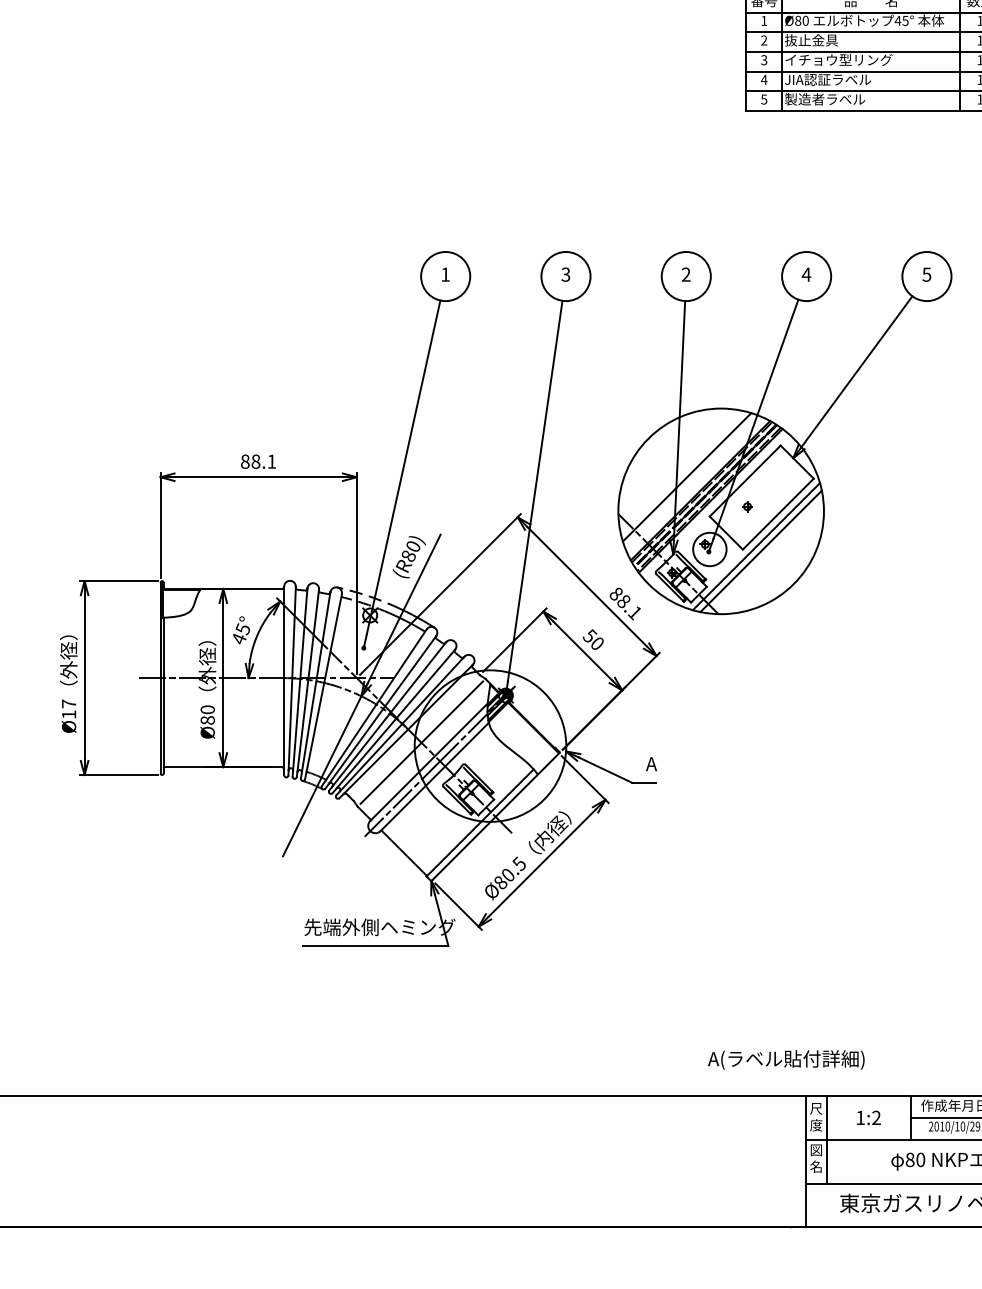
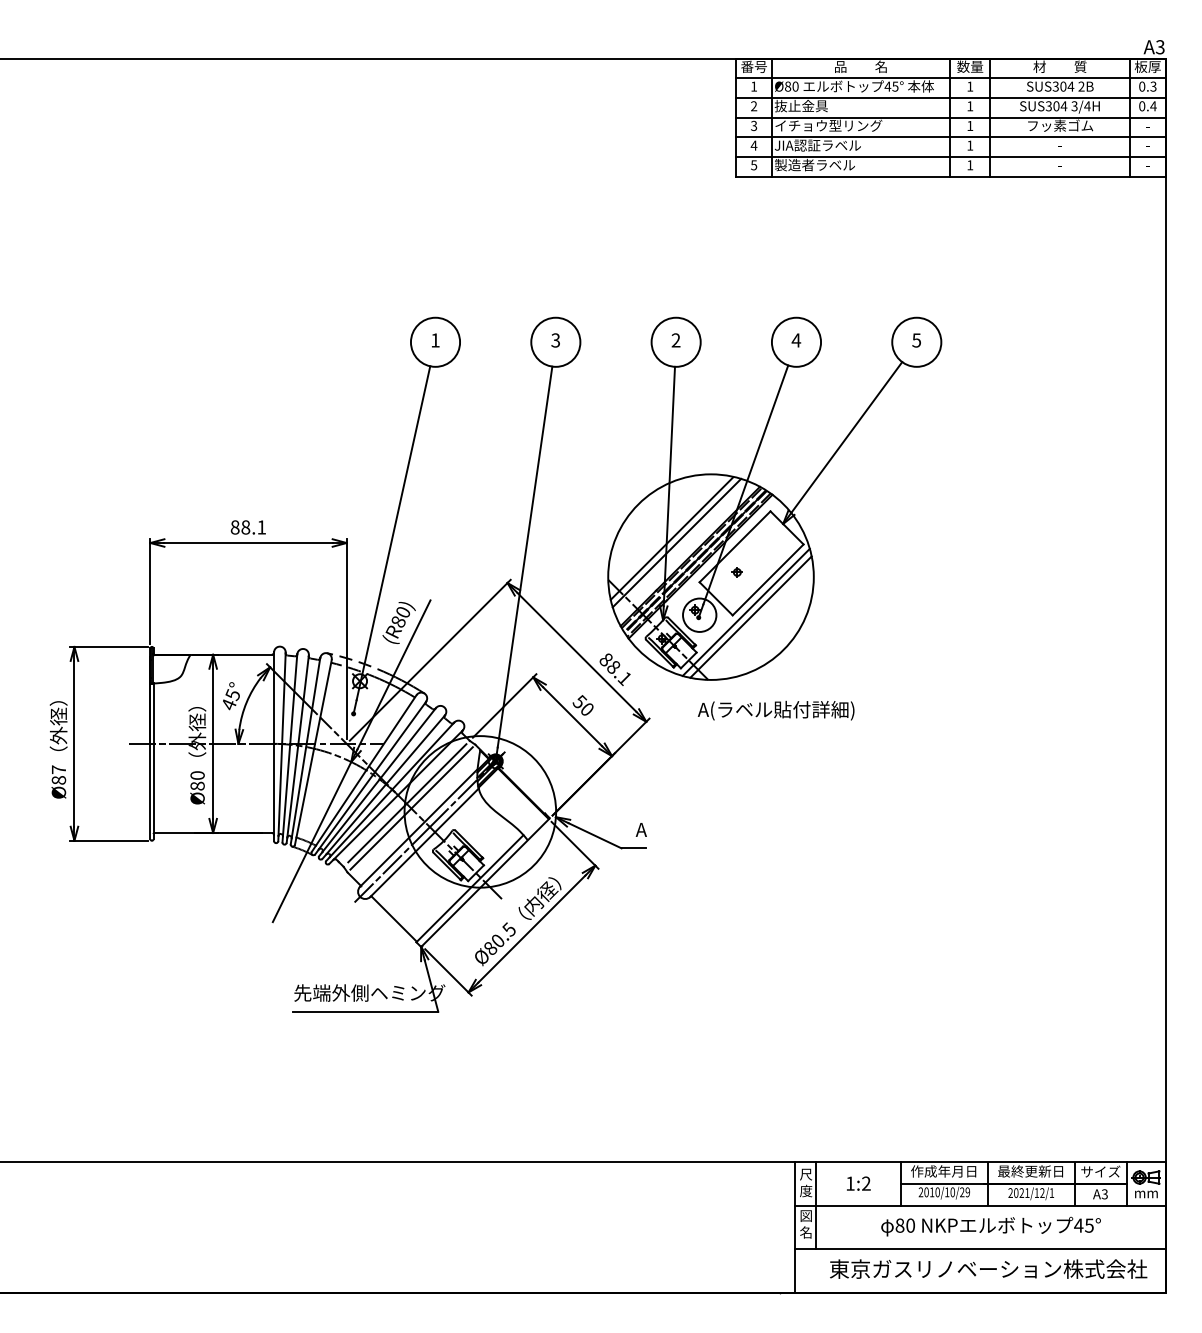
line: (681, 472) -> (671, 538), added
text: (68, 714) -> (58, 780), Ø17 -> Ø87
line: (417, 737) -> (407, 803), added
text: (786, 1059) -> (776, 710), moved

